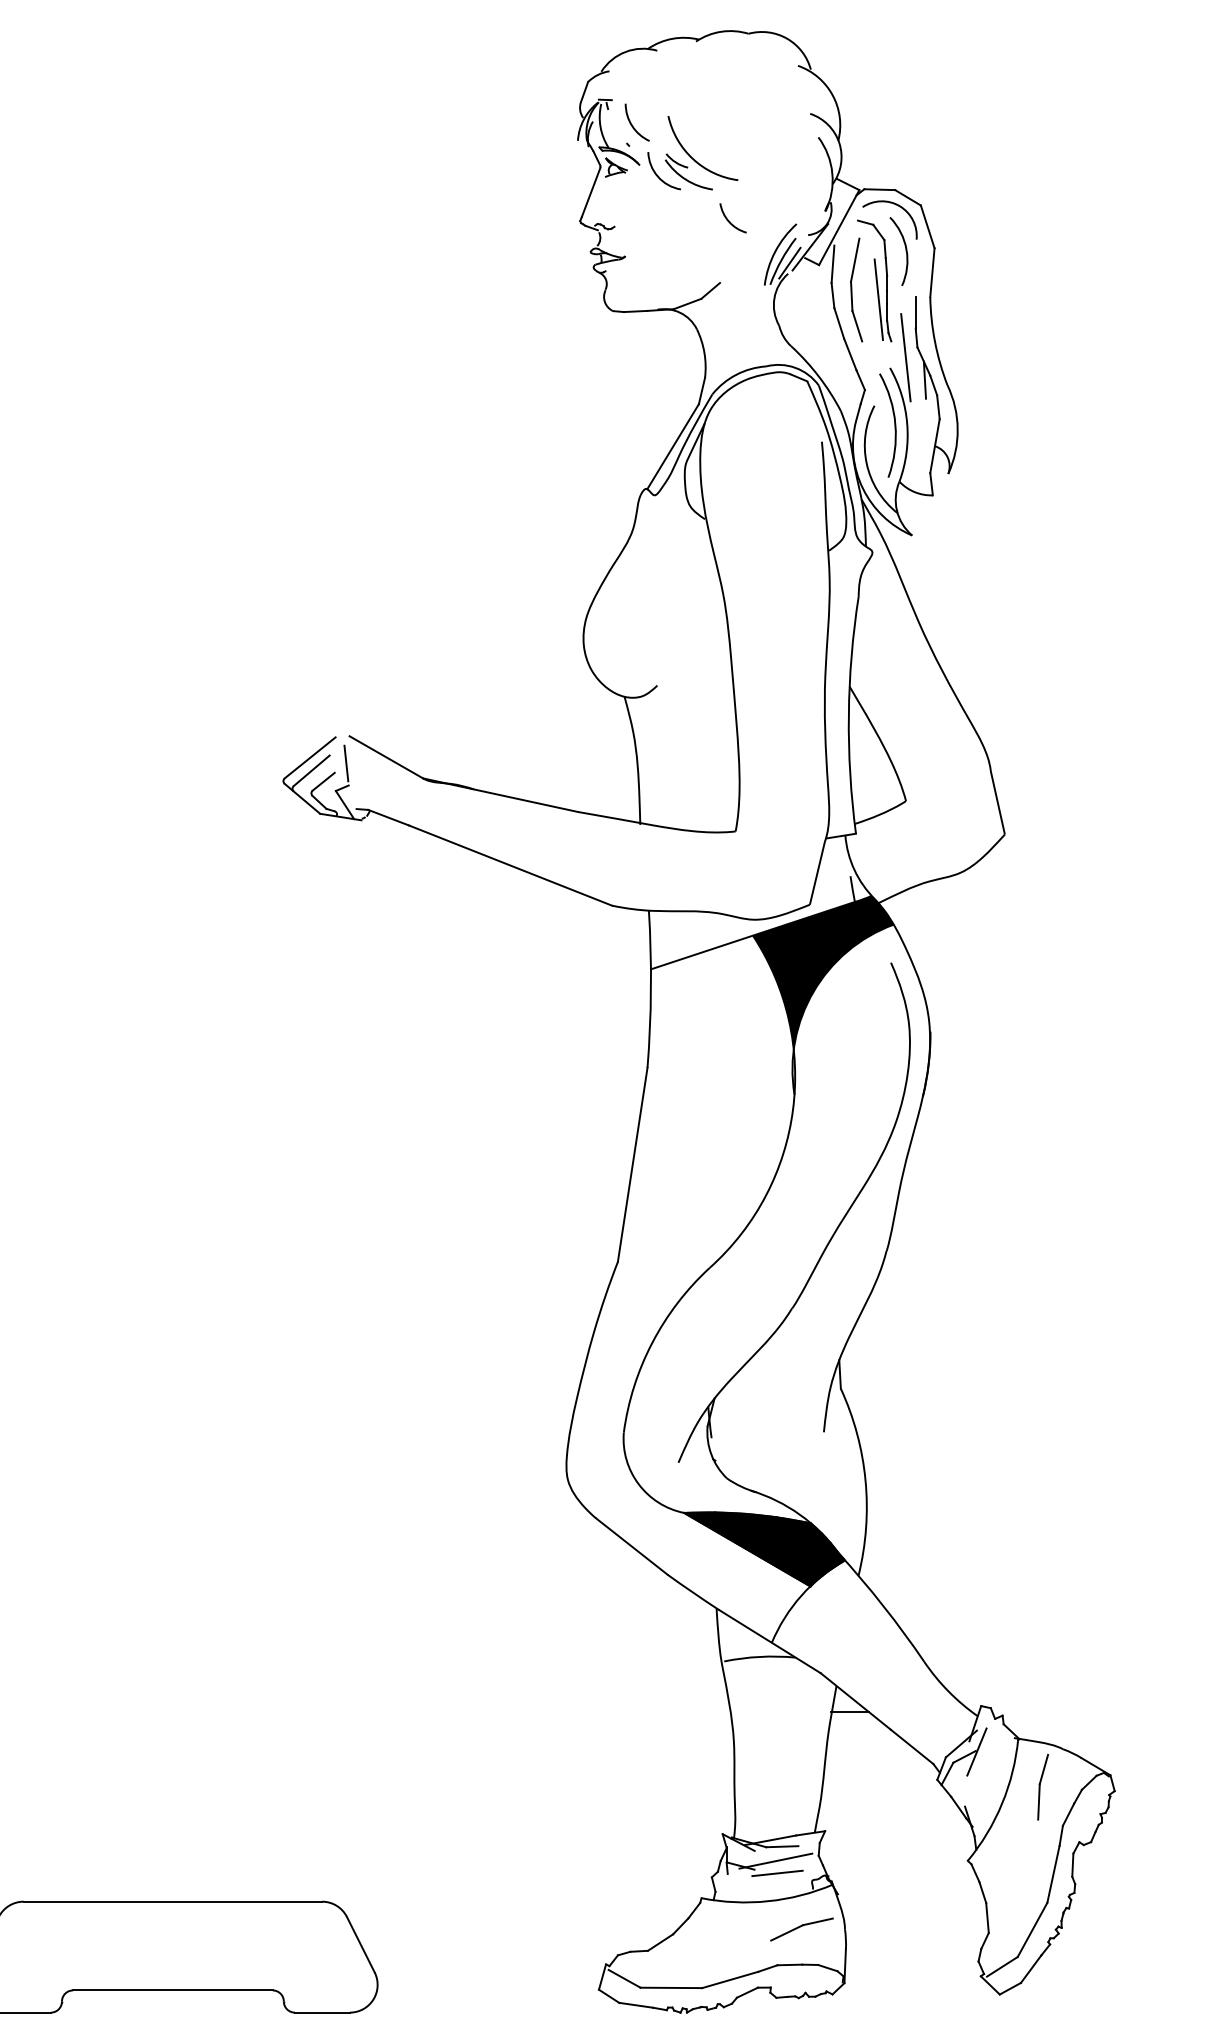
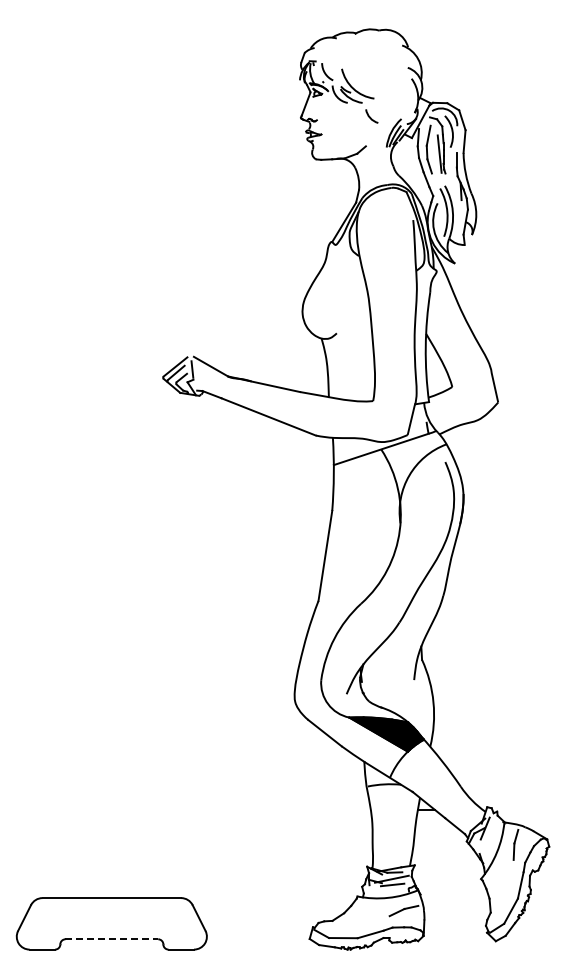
line: (906, 356) -> (452, 180), removed
fill: (822, 972) -> (413, 466), removed
line: (174, 1990) -> (112, 939), solid -> dashed

